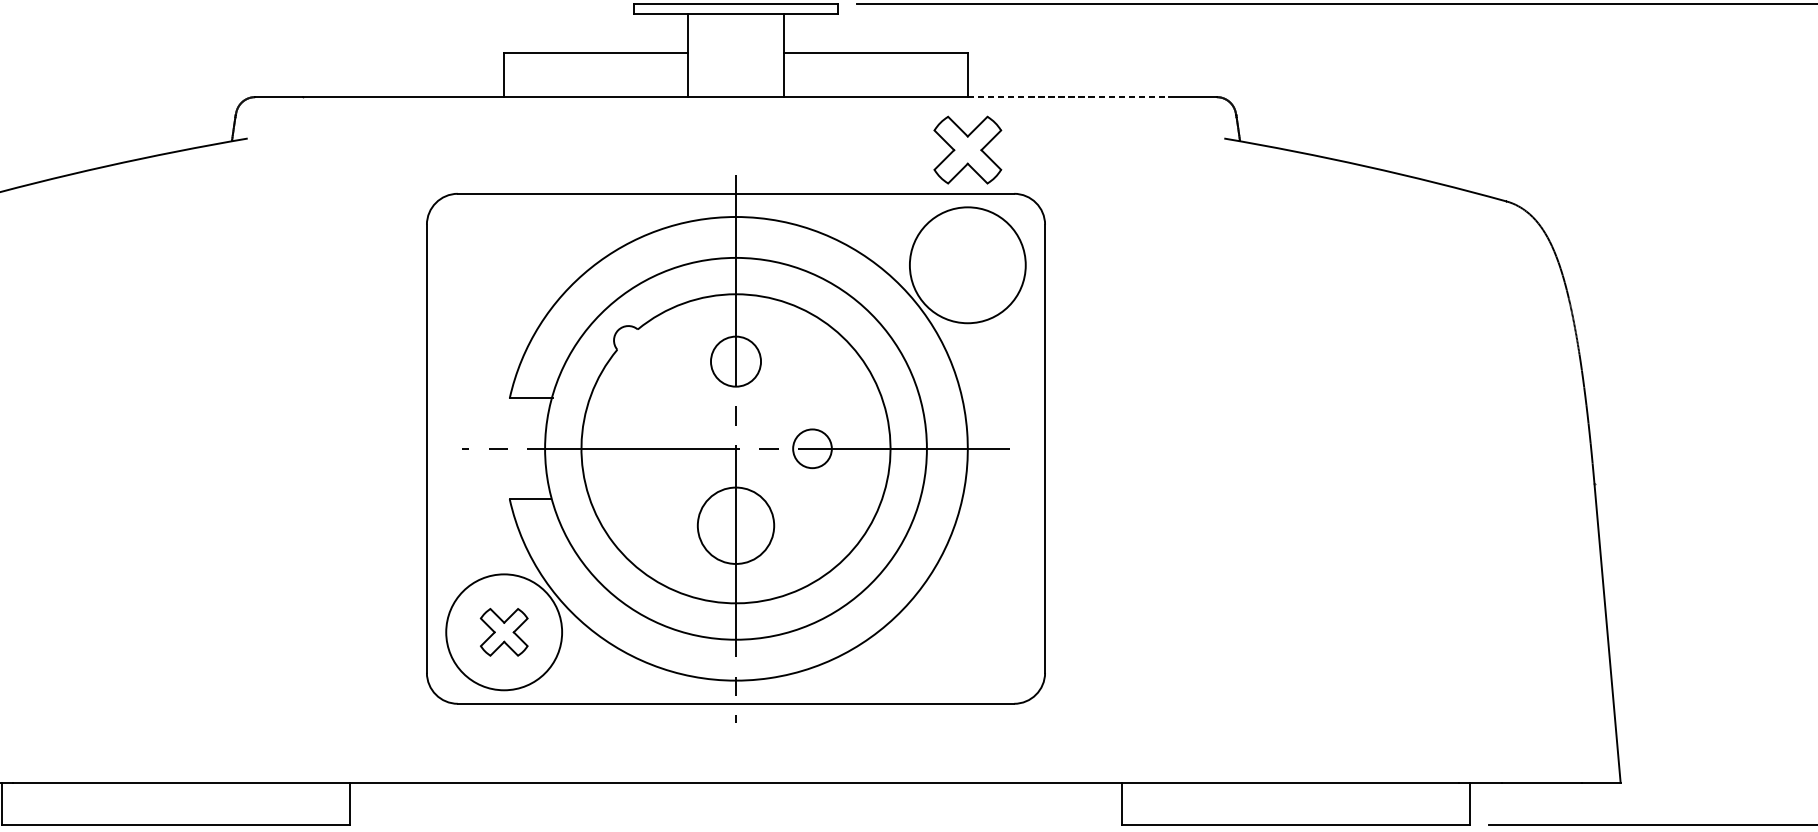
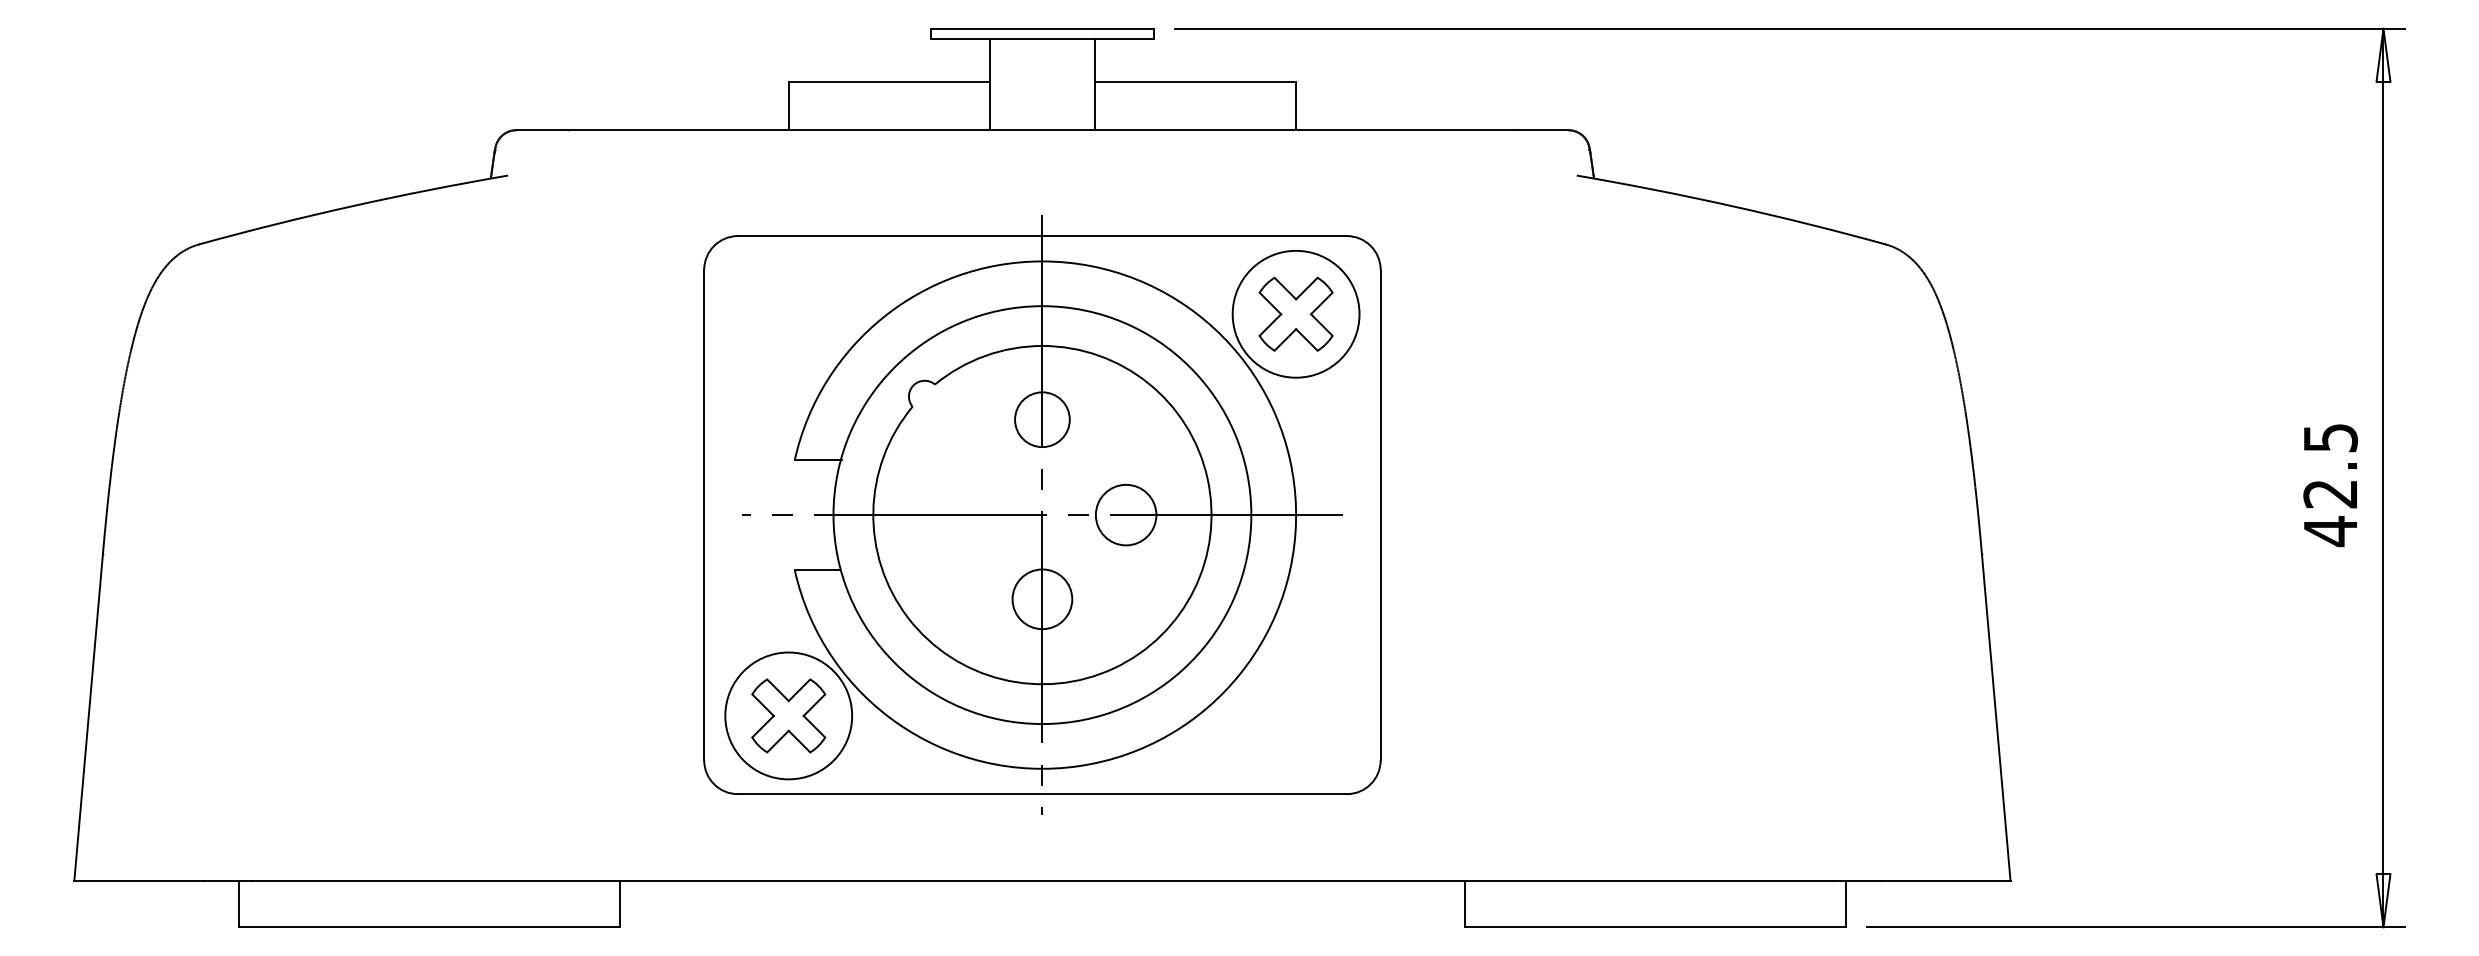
line: (1068, 97) -> (1406, 130), dashed -> solid
part: (967, 149) -> (1295, 313), moved
circle: (811, 448) -> (1125, 514), size x1.43
circle: (736, 525) -> (1042, 599), size x0.71
part: (503, 631) -> (788, 715), size x1.43

